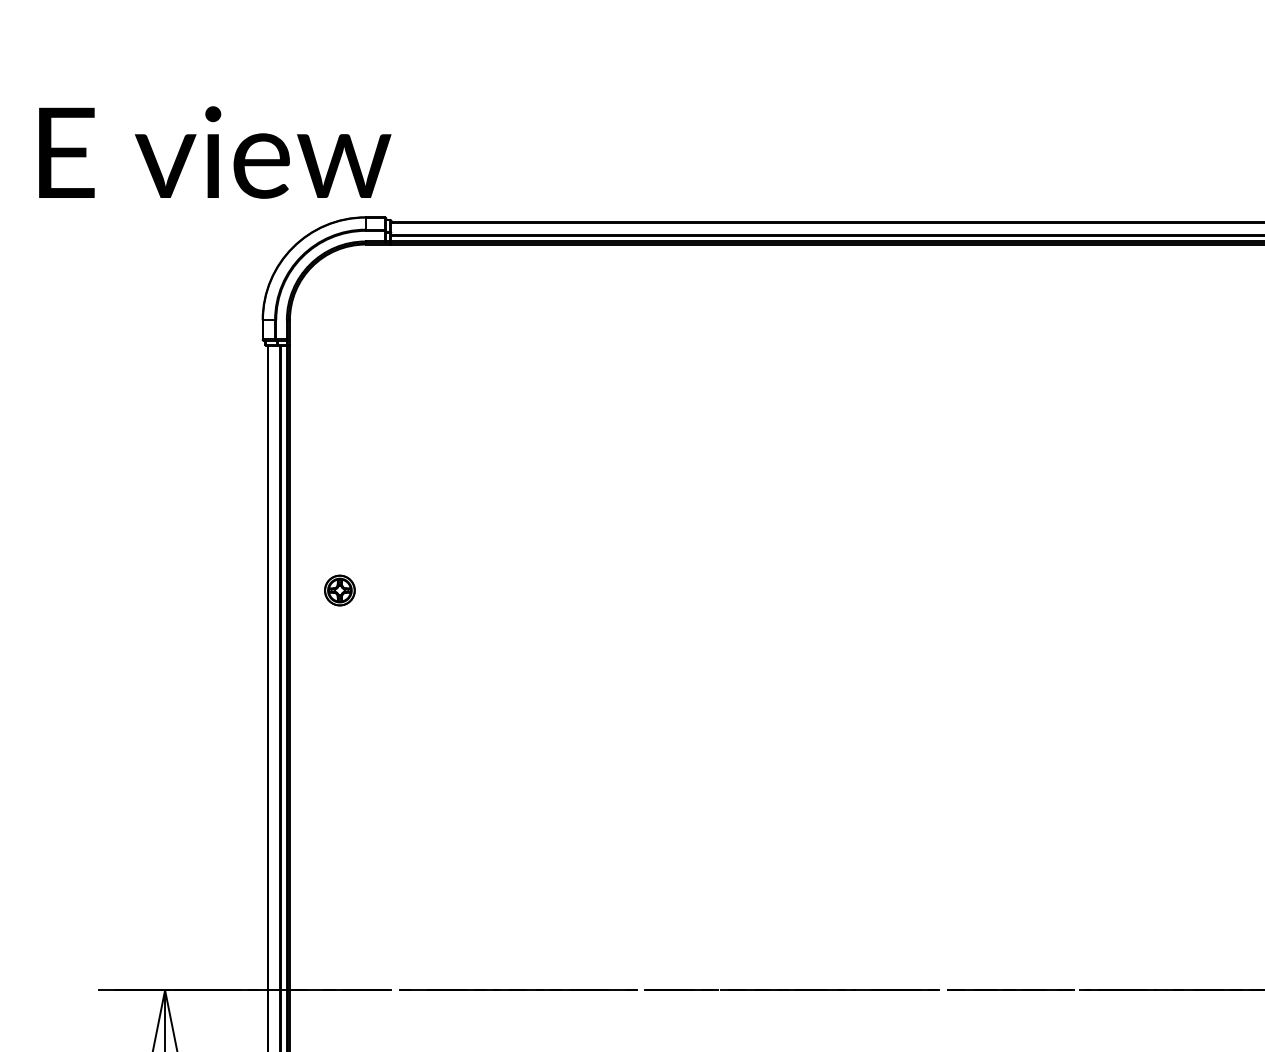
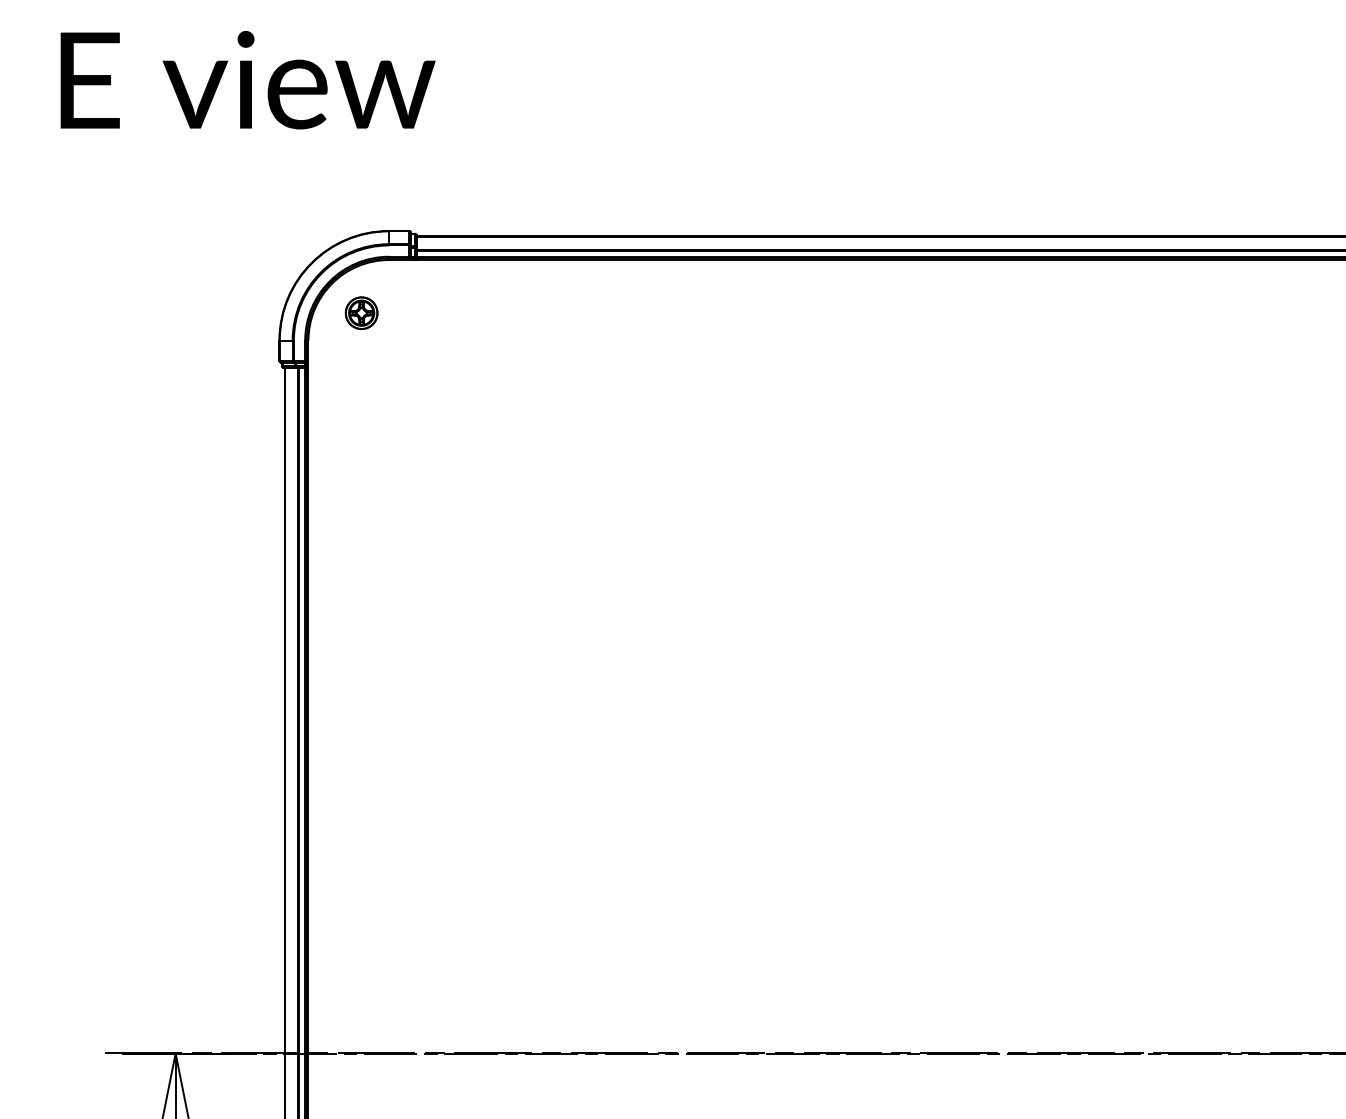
text: (215, 152) -> (248, 80), moved
part: (339, 590) -> (361, 313), moved

